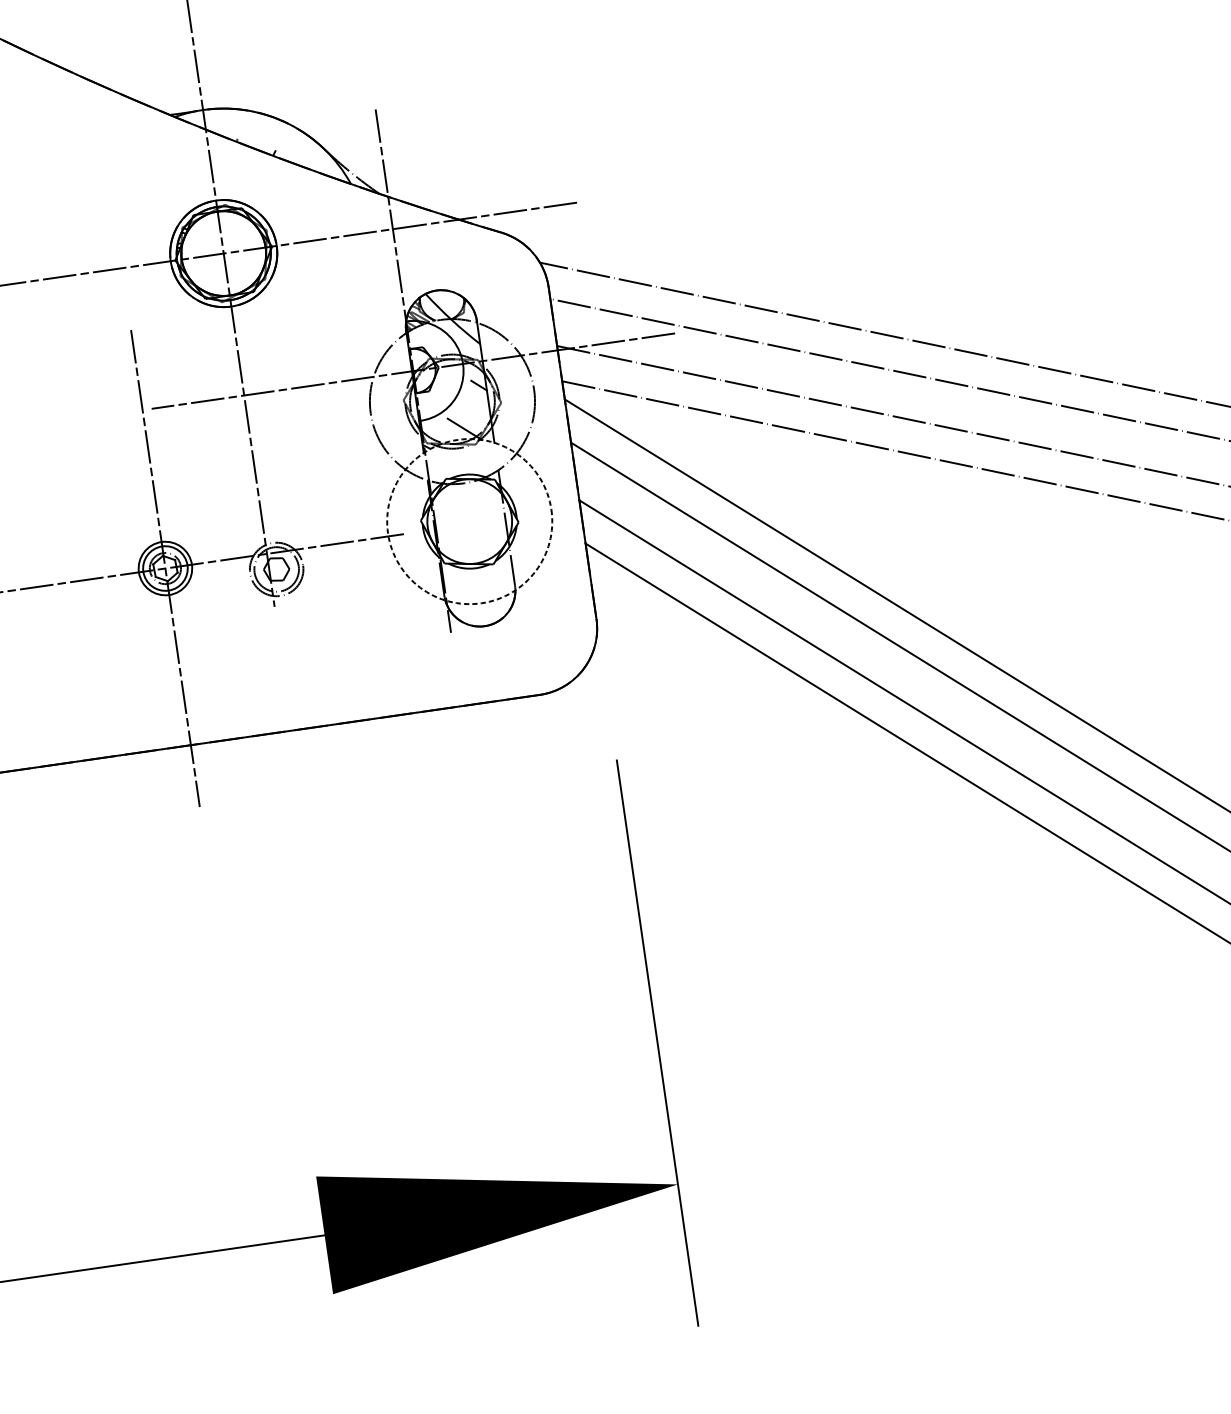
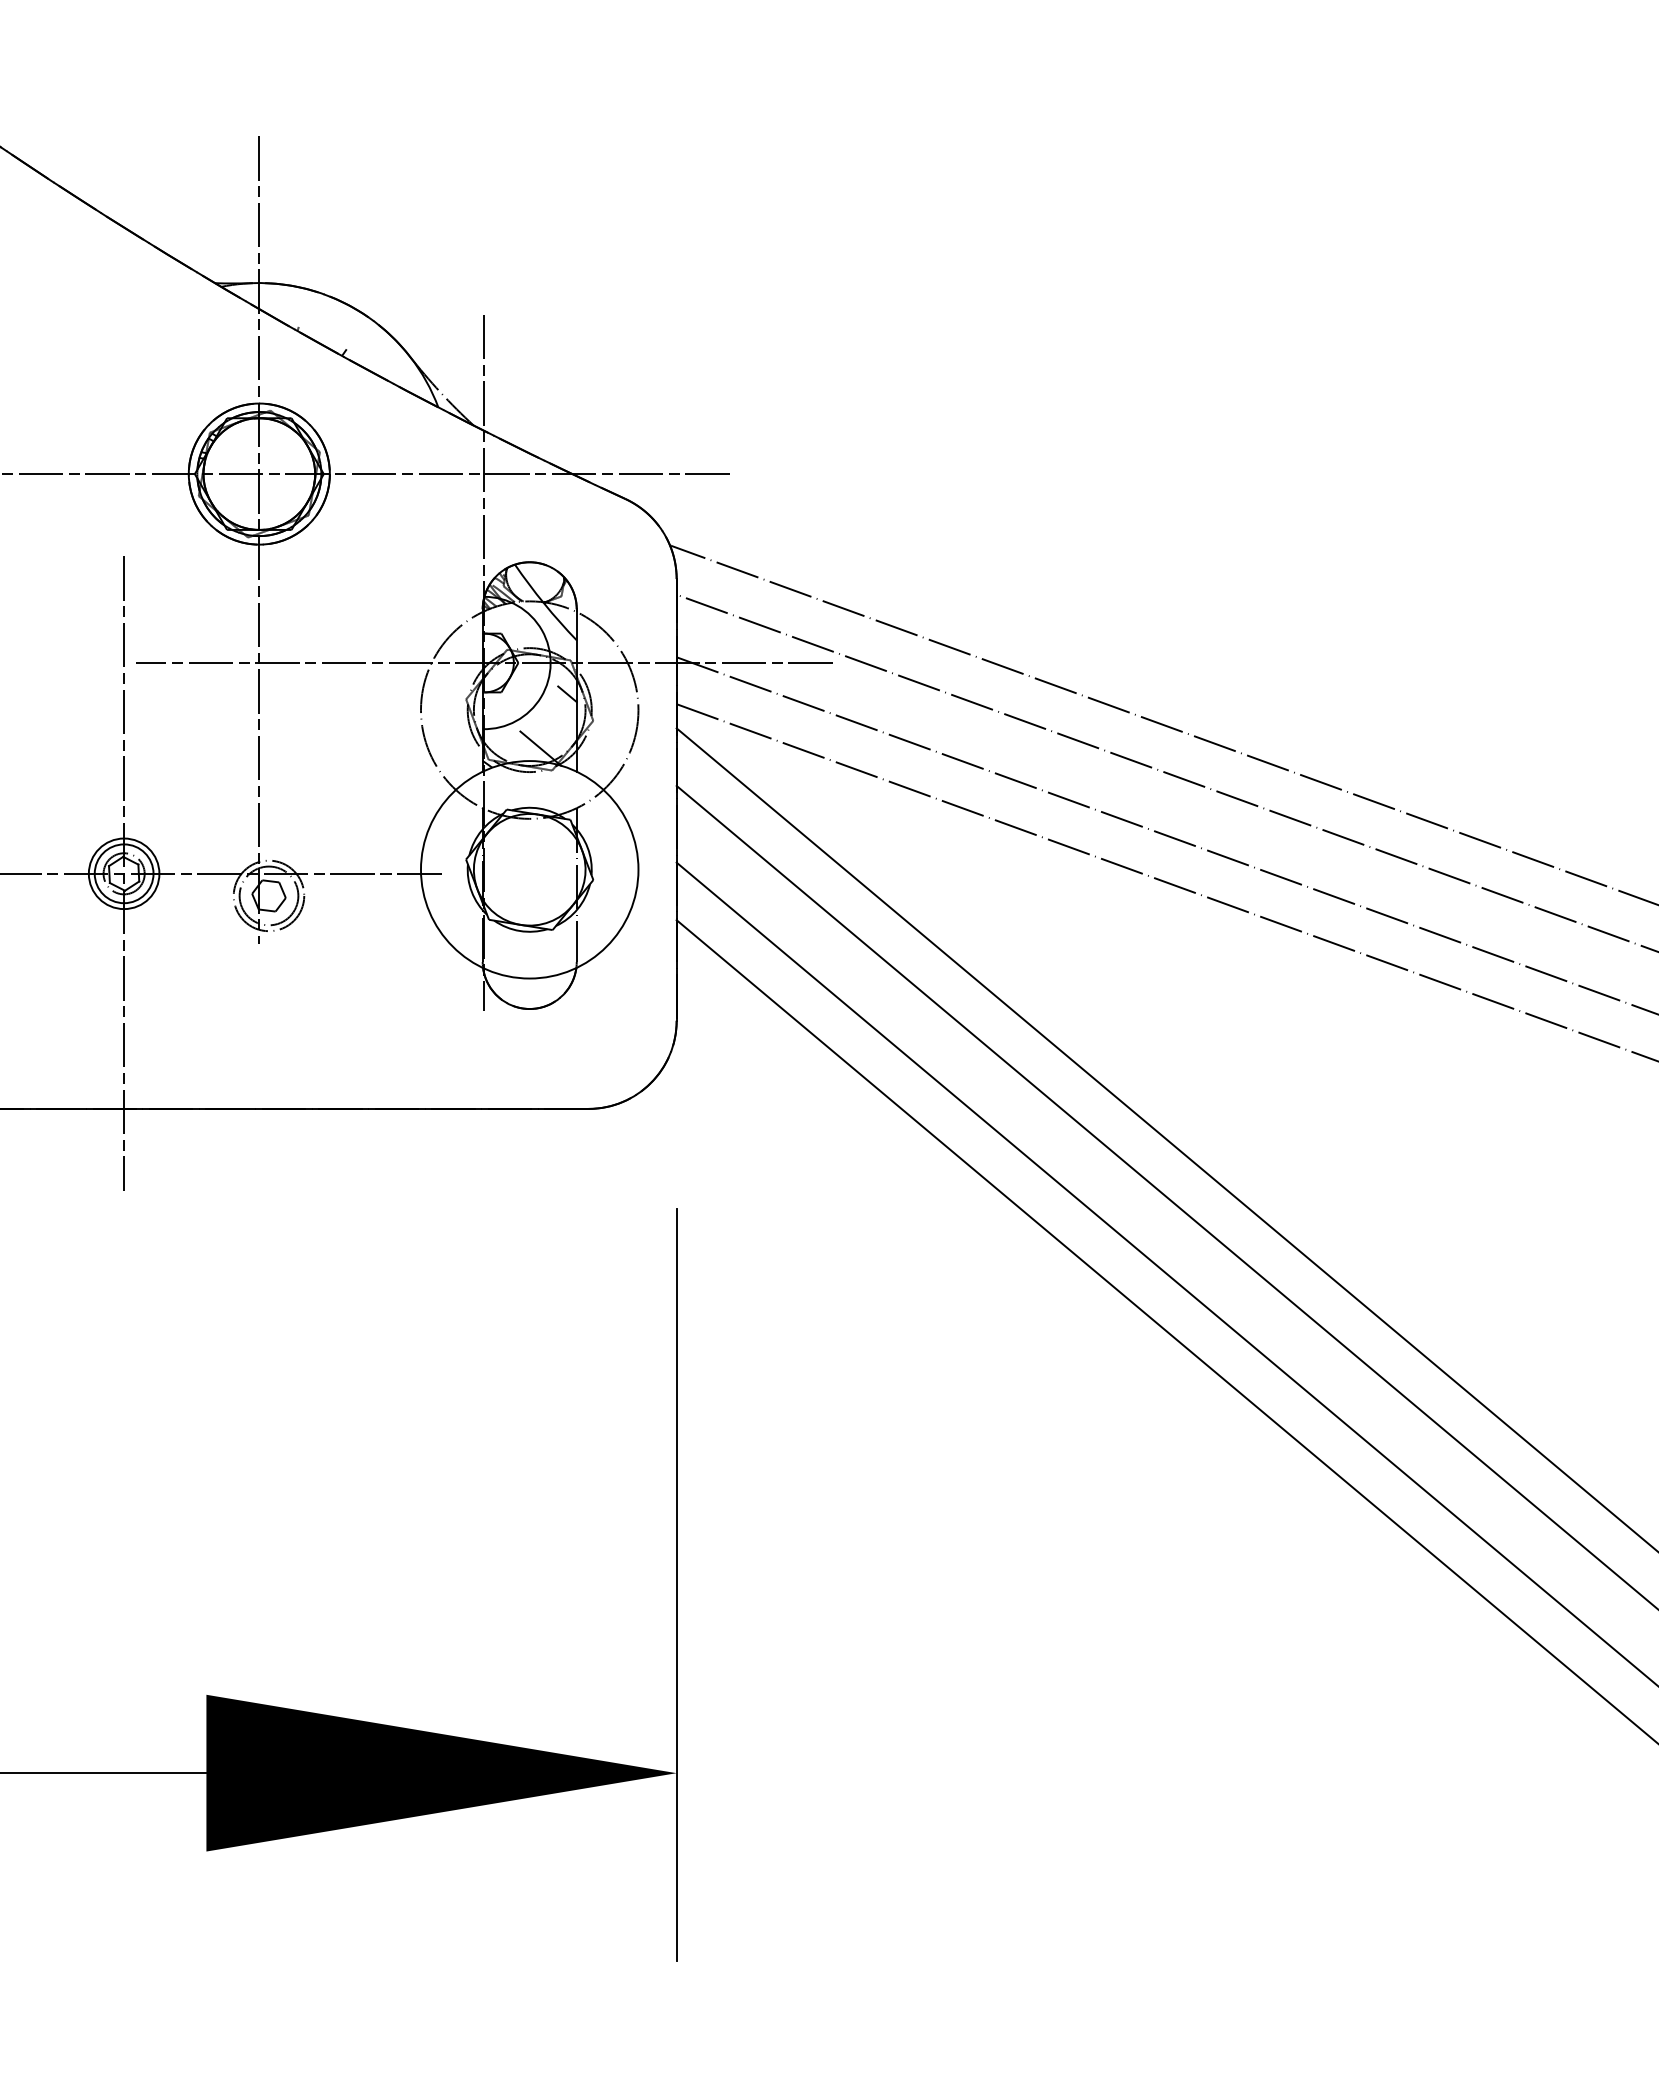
circle: (469, 521) -> (529, 869), dashed -> solid

